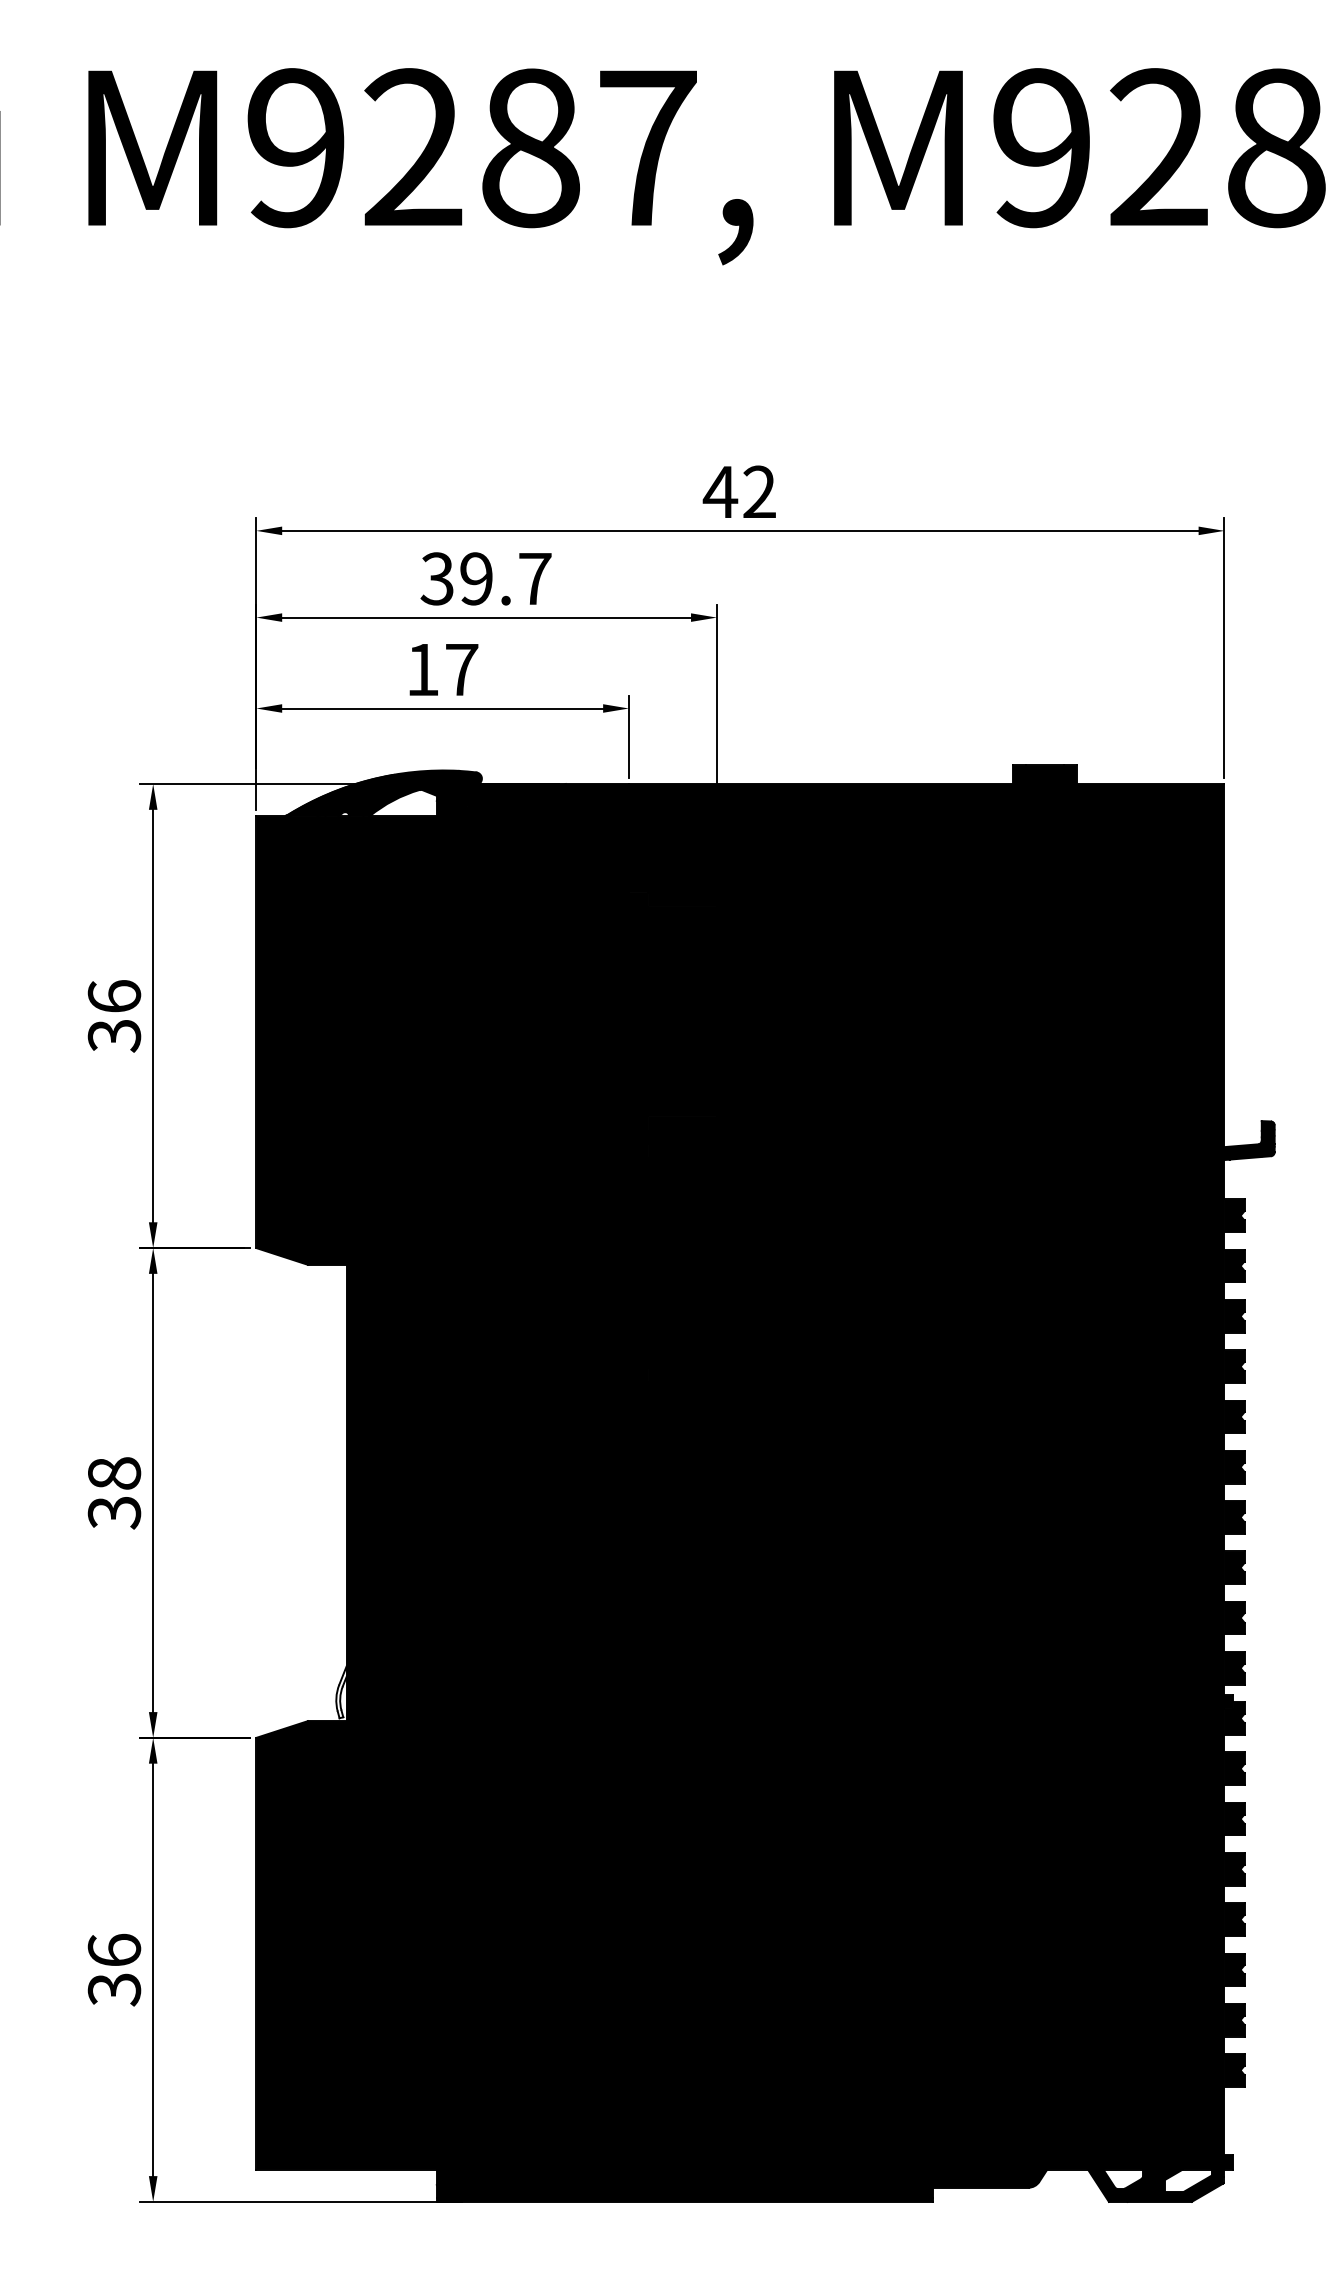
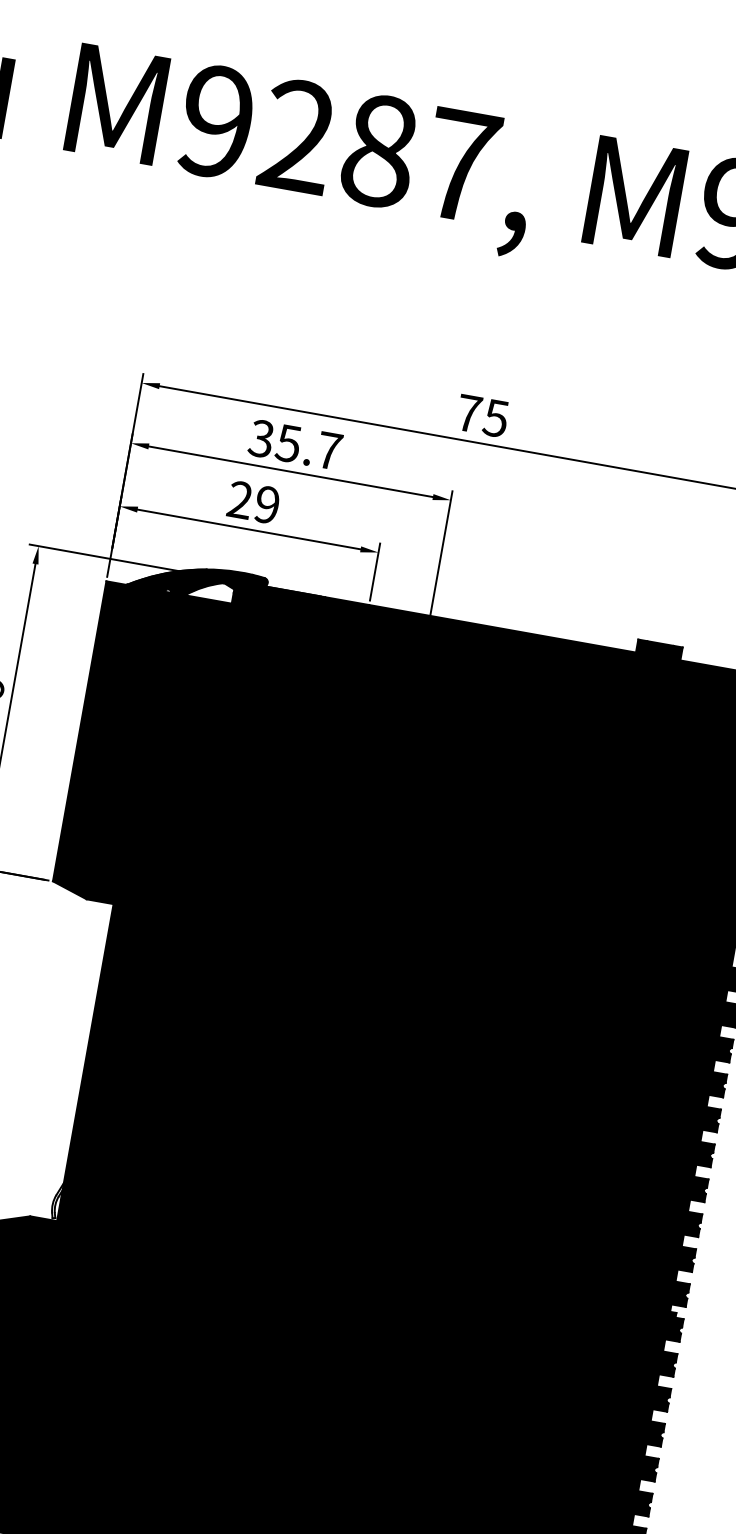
text: (738, 491) -> (481, 415), 42 -> 75
text: (475, 578) -> (288, 443), 39.7 -> 35.7
text: (442, 669) -> (253, 502), 17 -> 29

